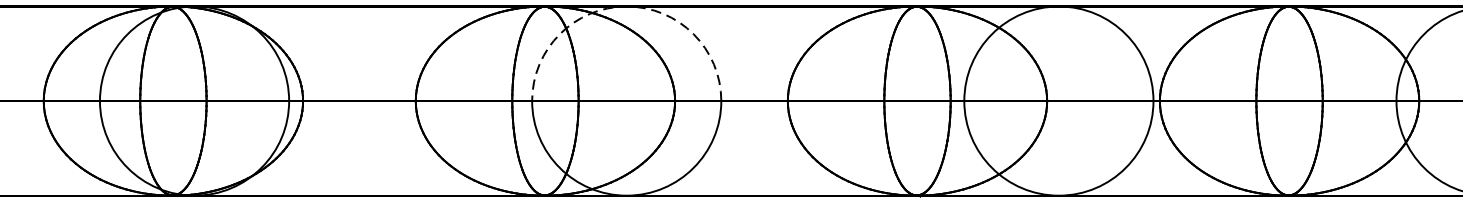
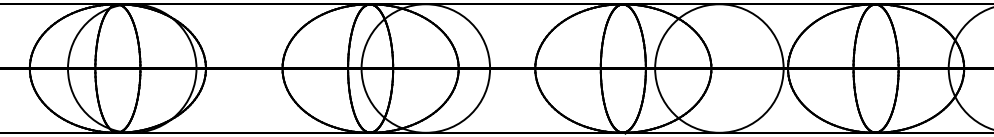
arc: (626, 6) -> (425, 4), dashed -> solid

